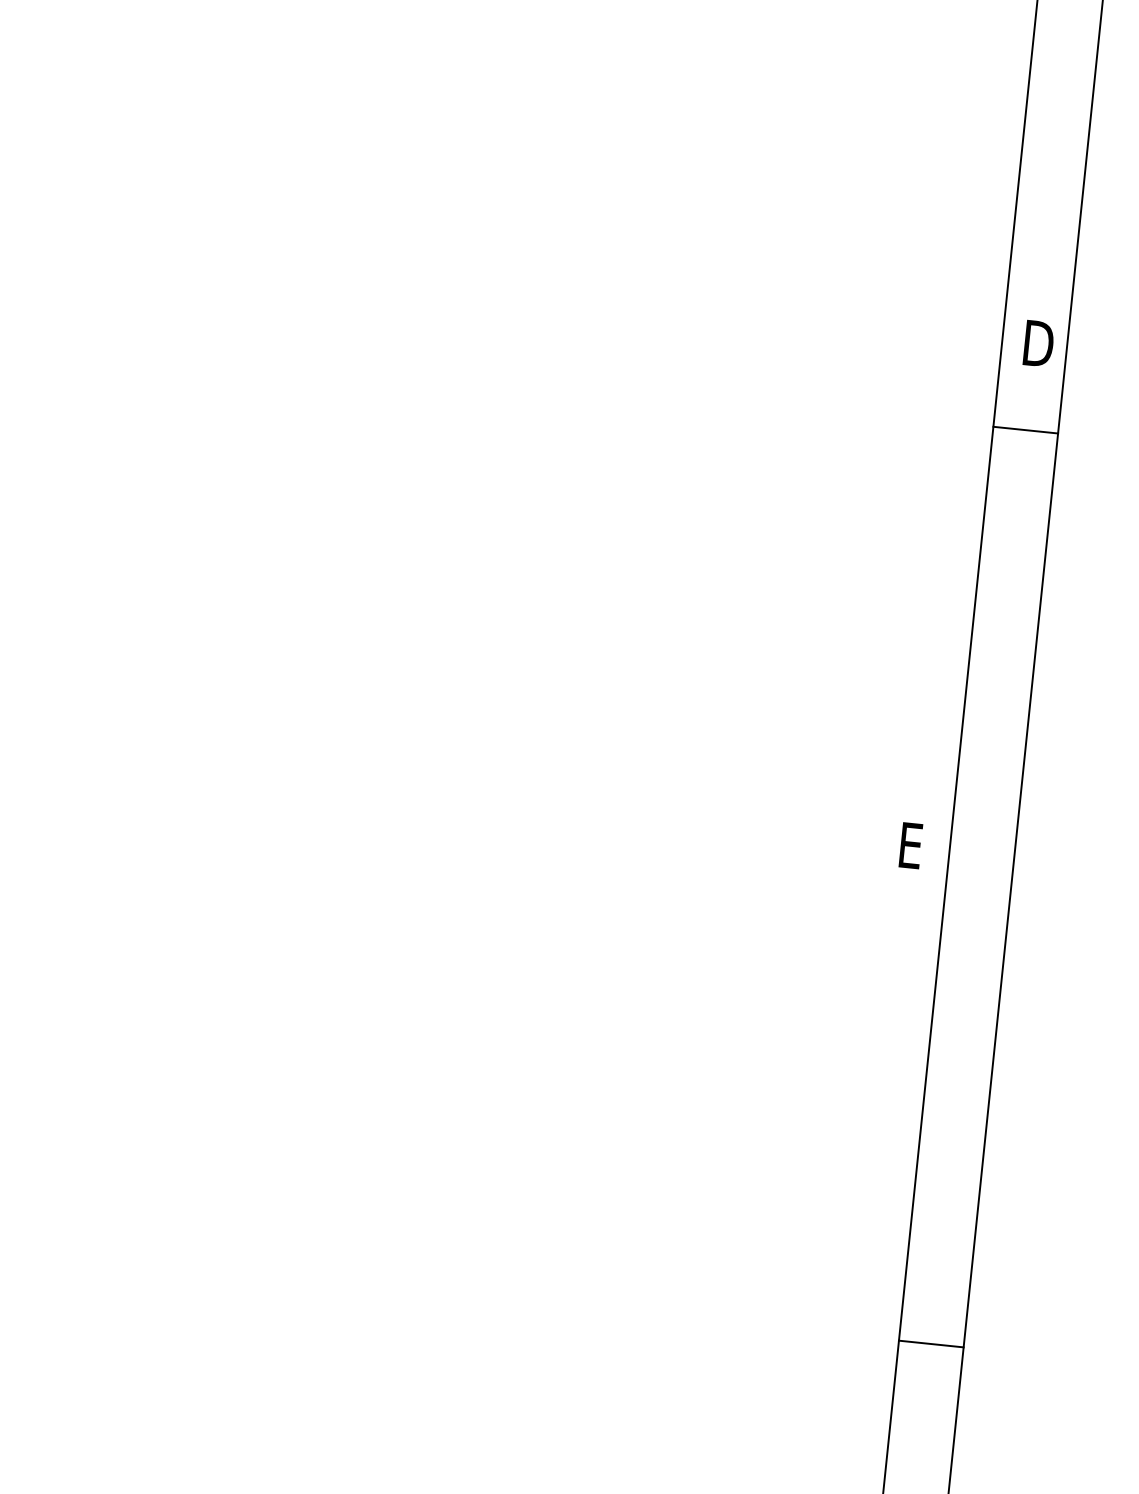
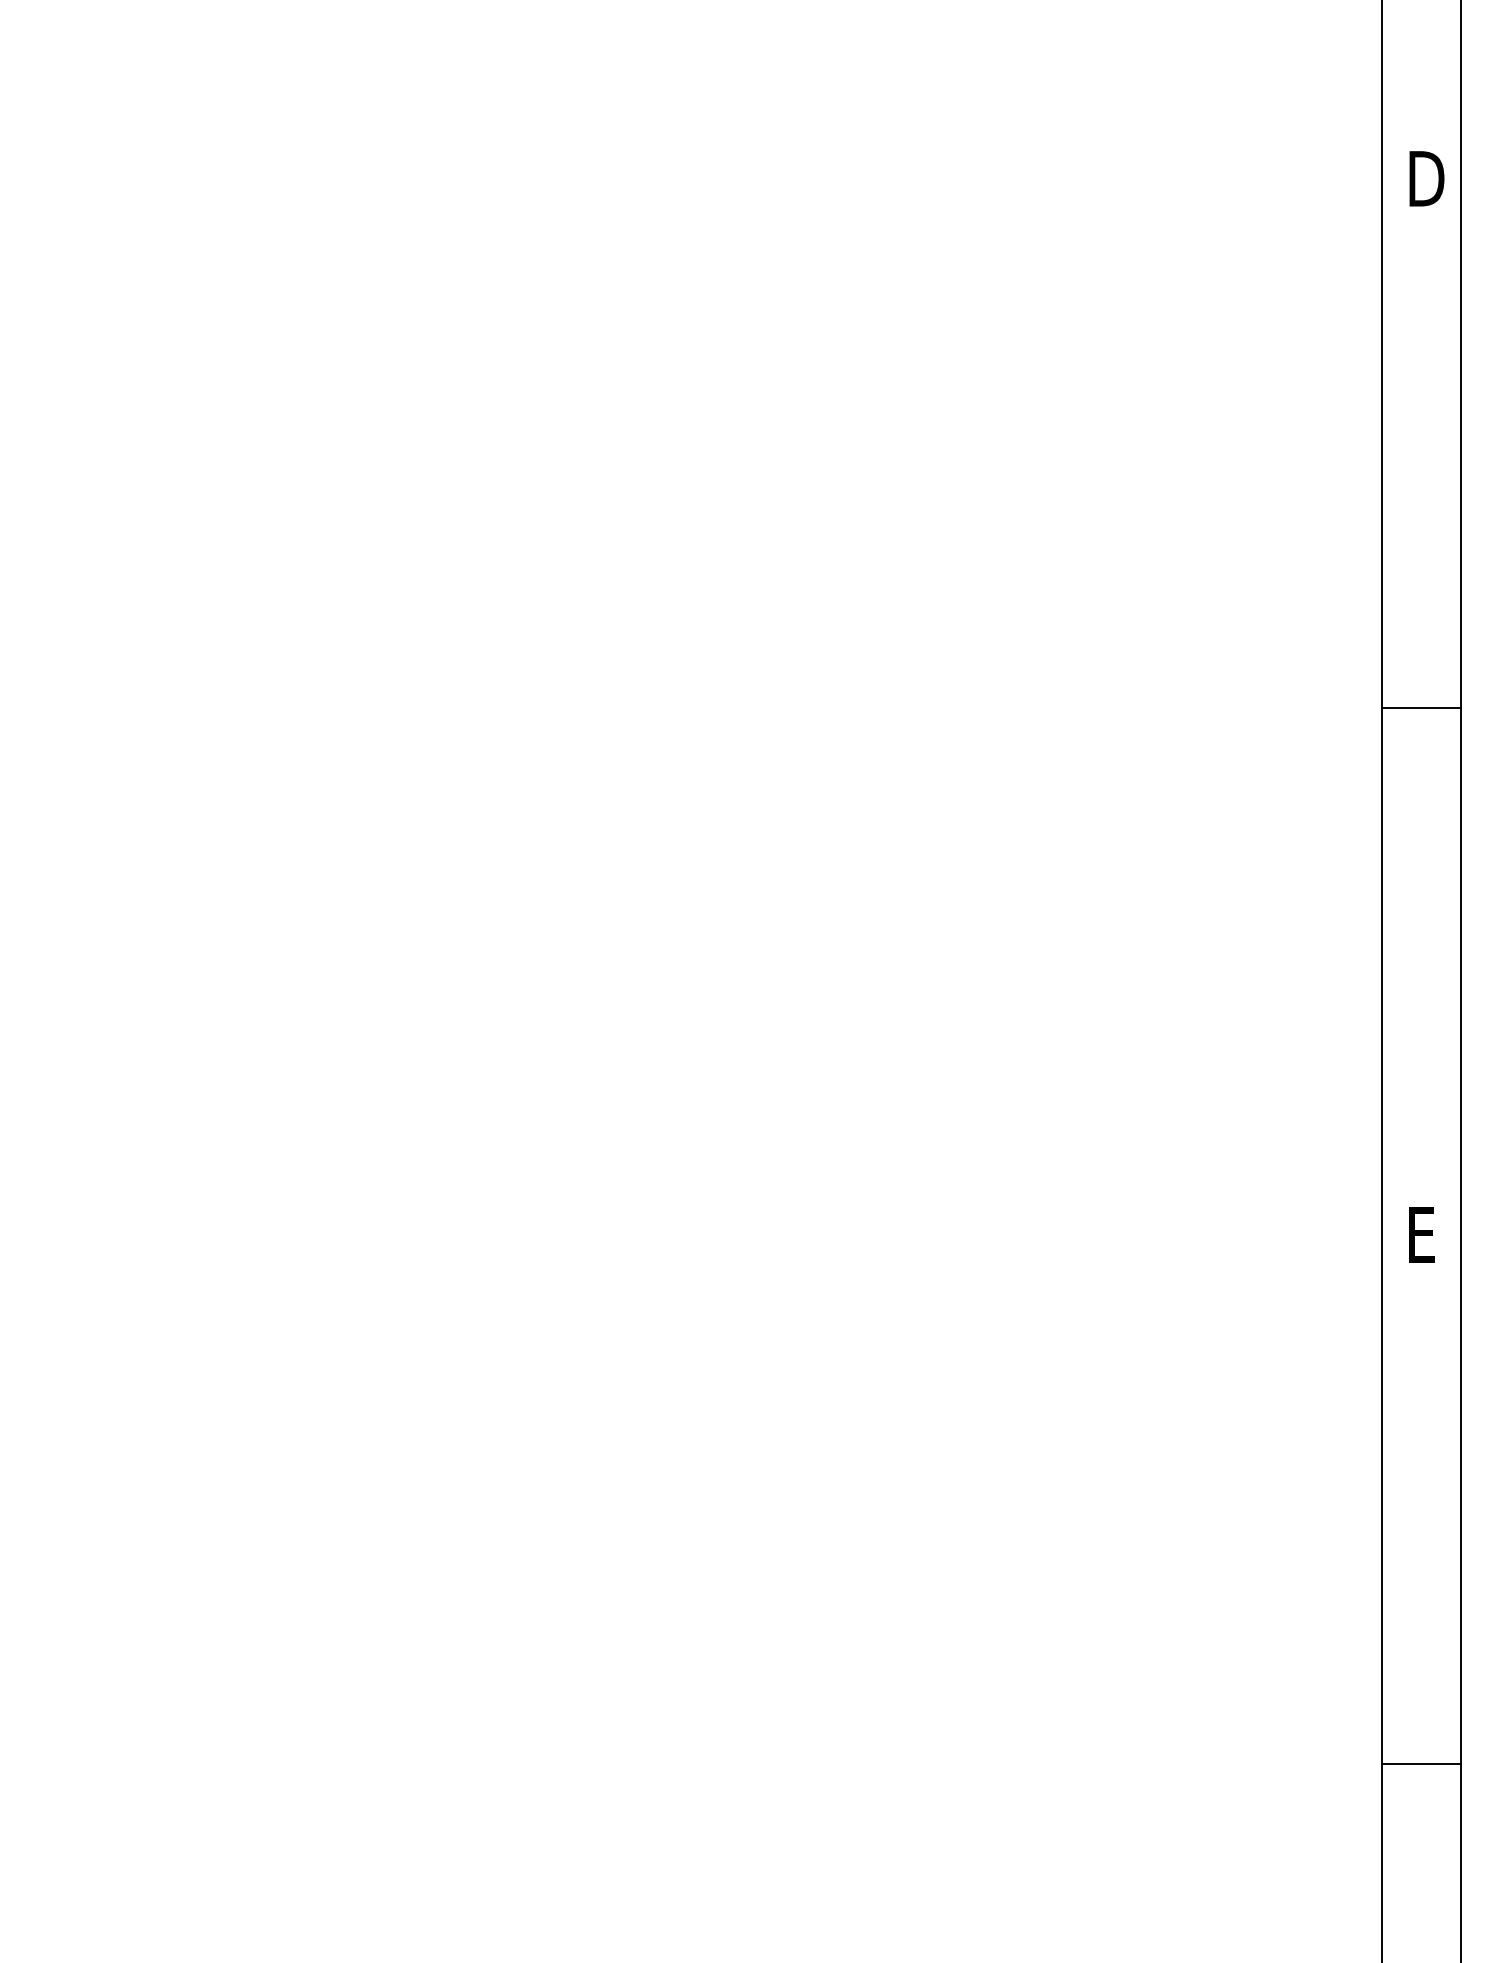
text: (1038, 343) -> (1426, 178), moved
line: (1025, 430) -> (1421, 708), moved
text: (910, 845) -> (1421, 1234), moved

